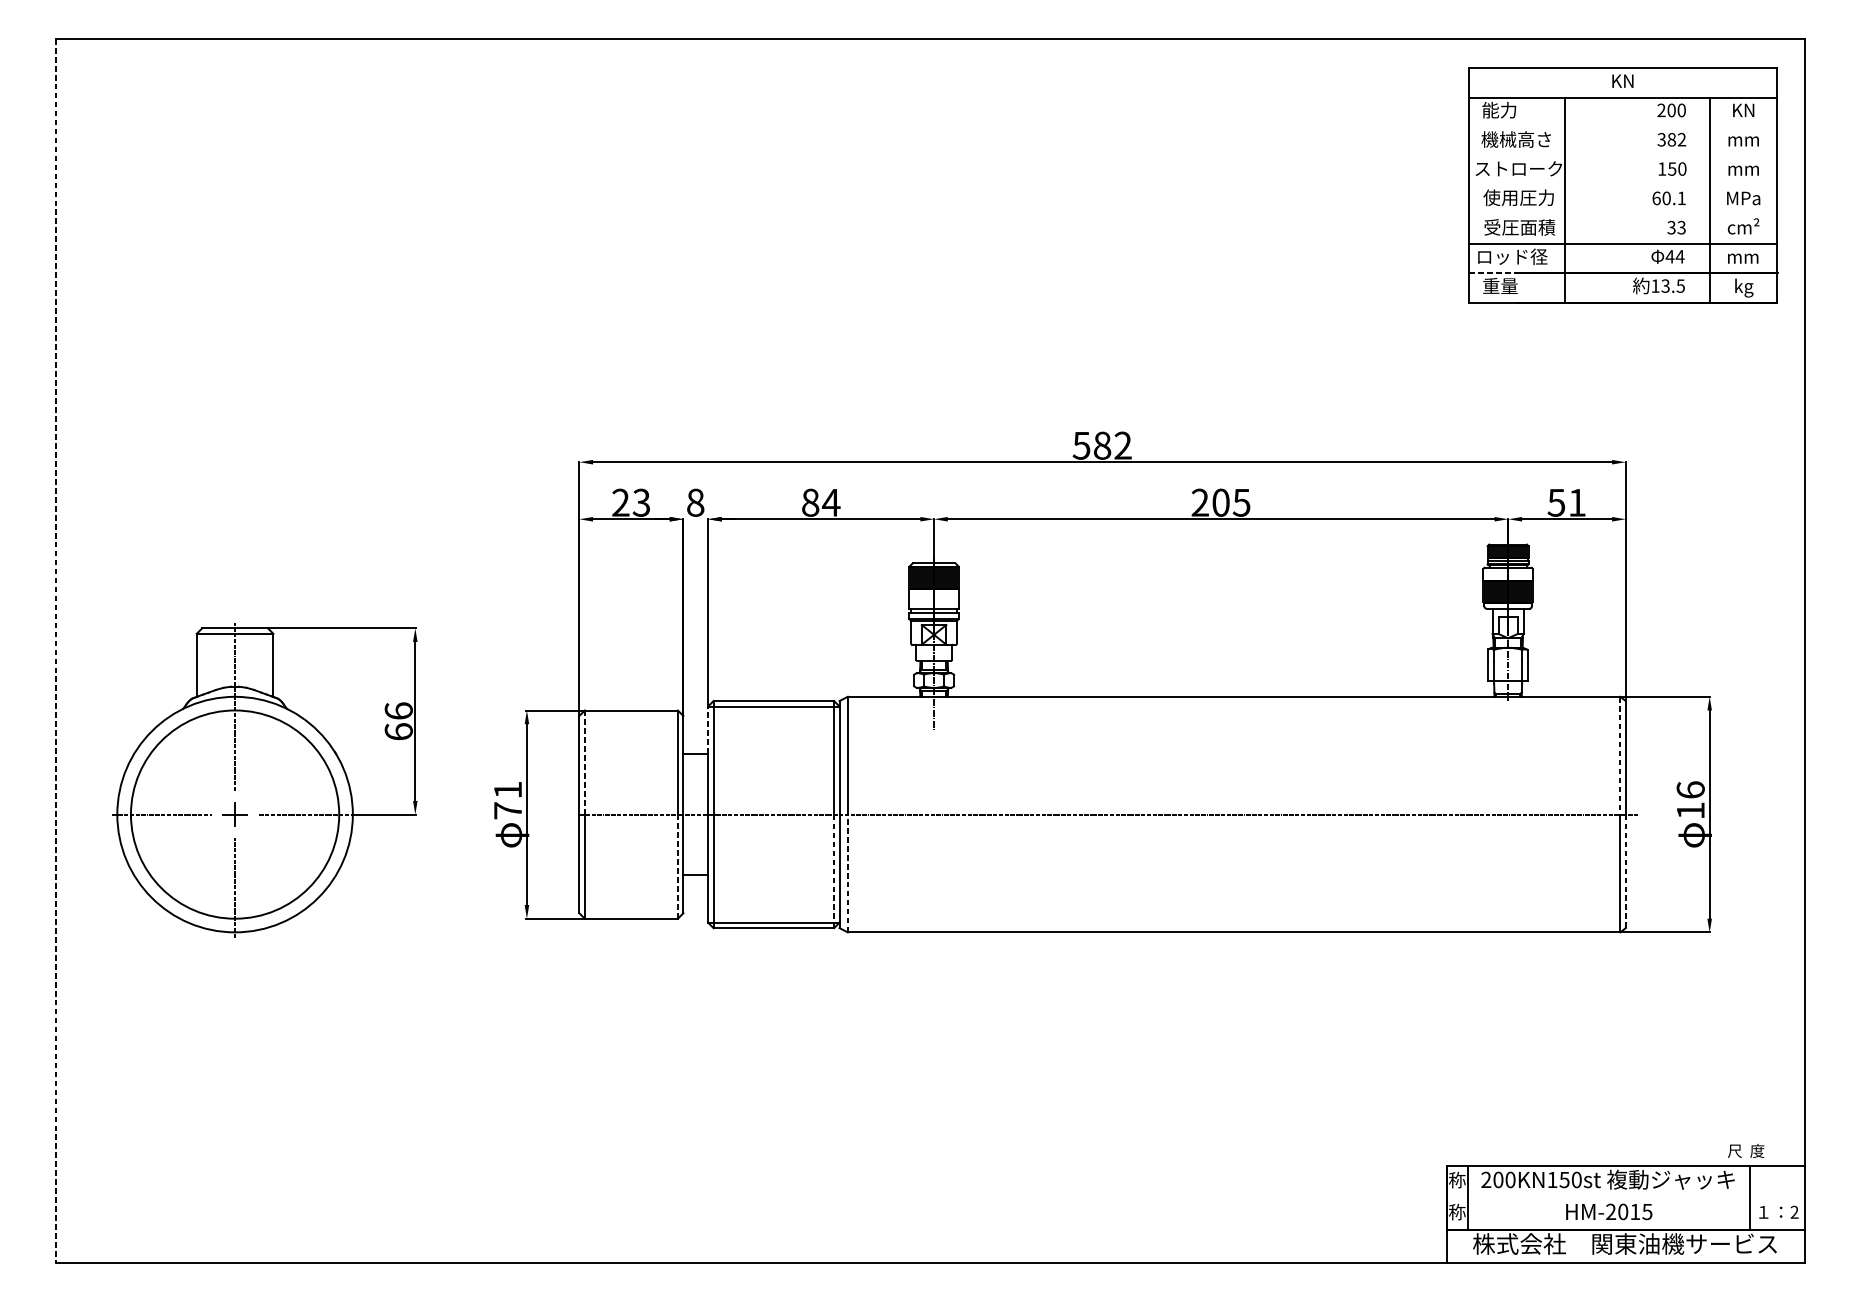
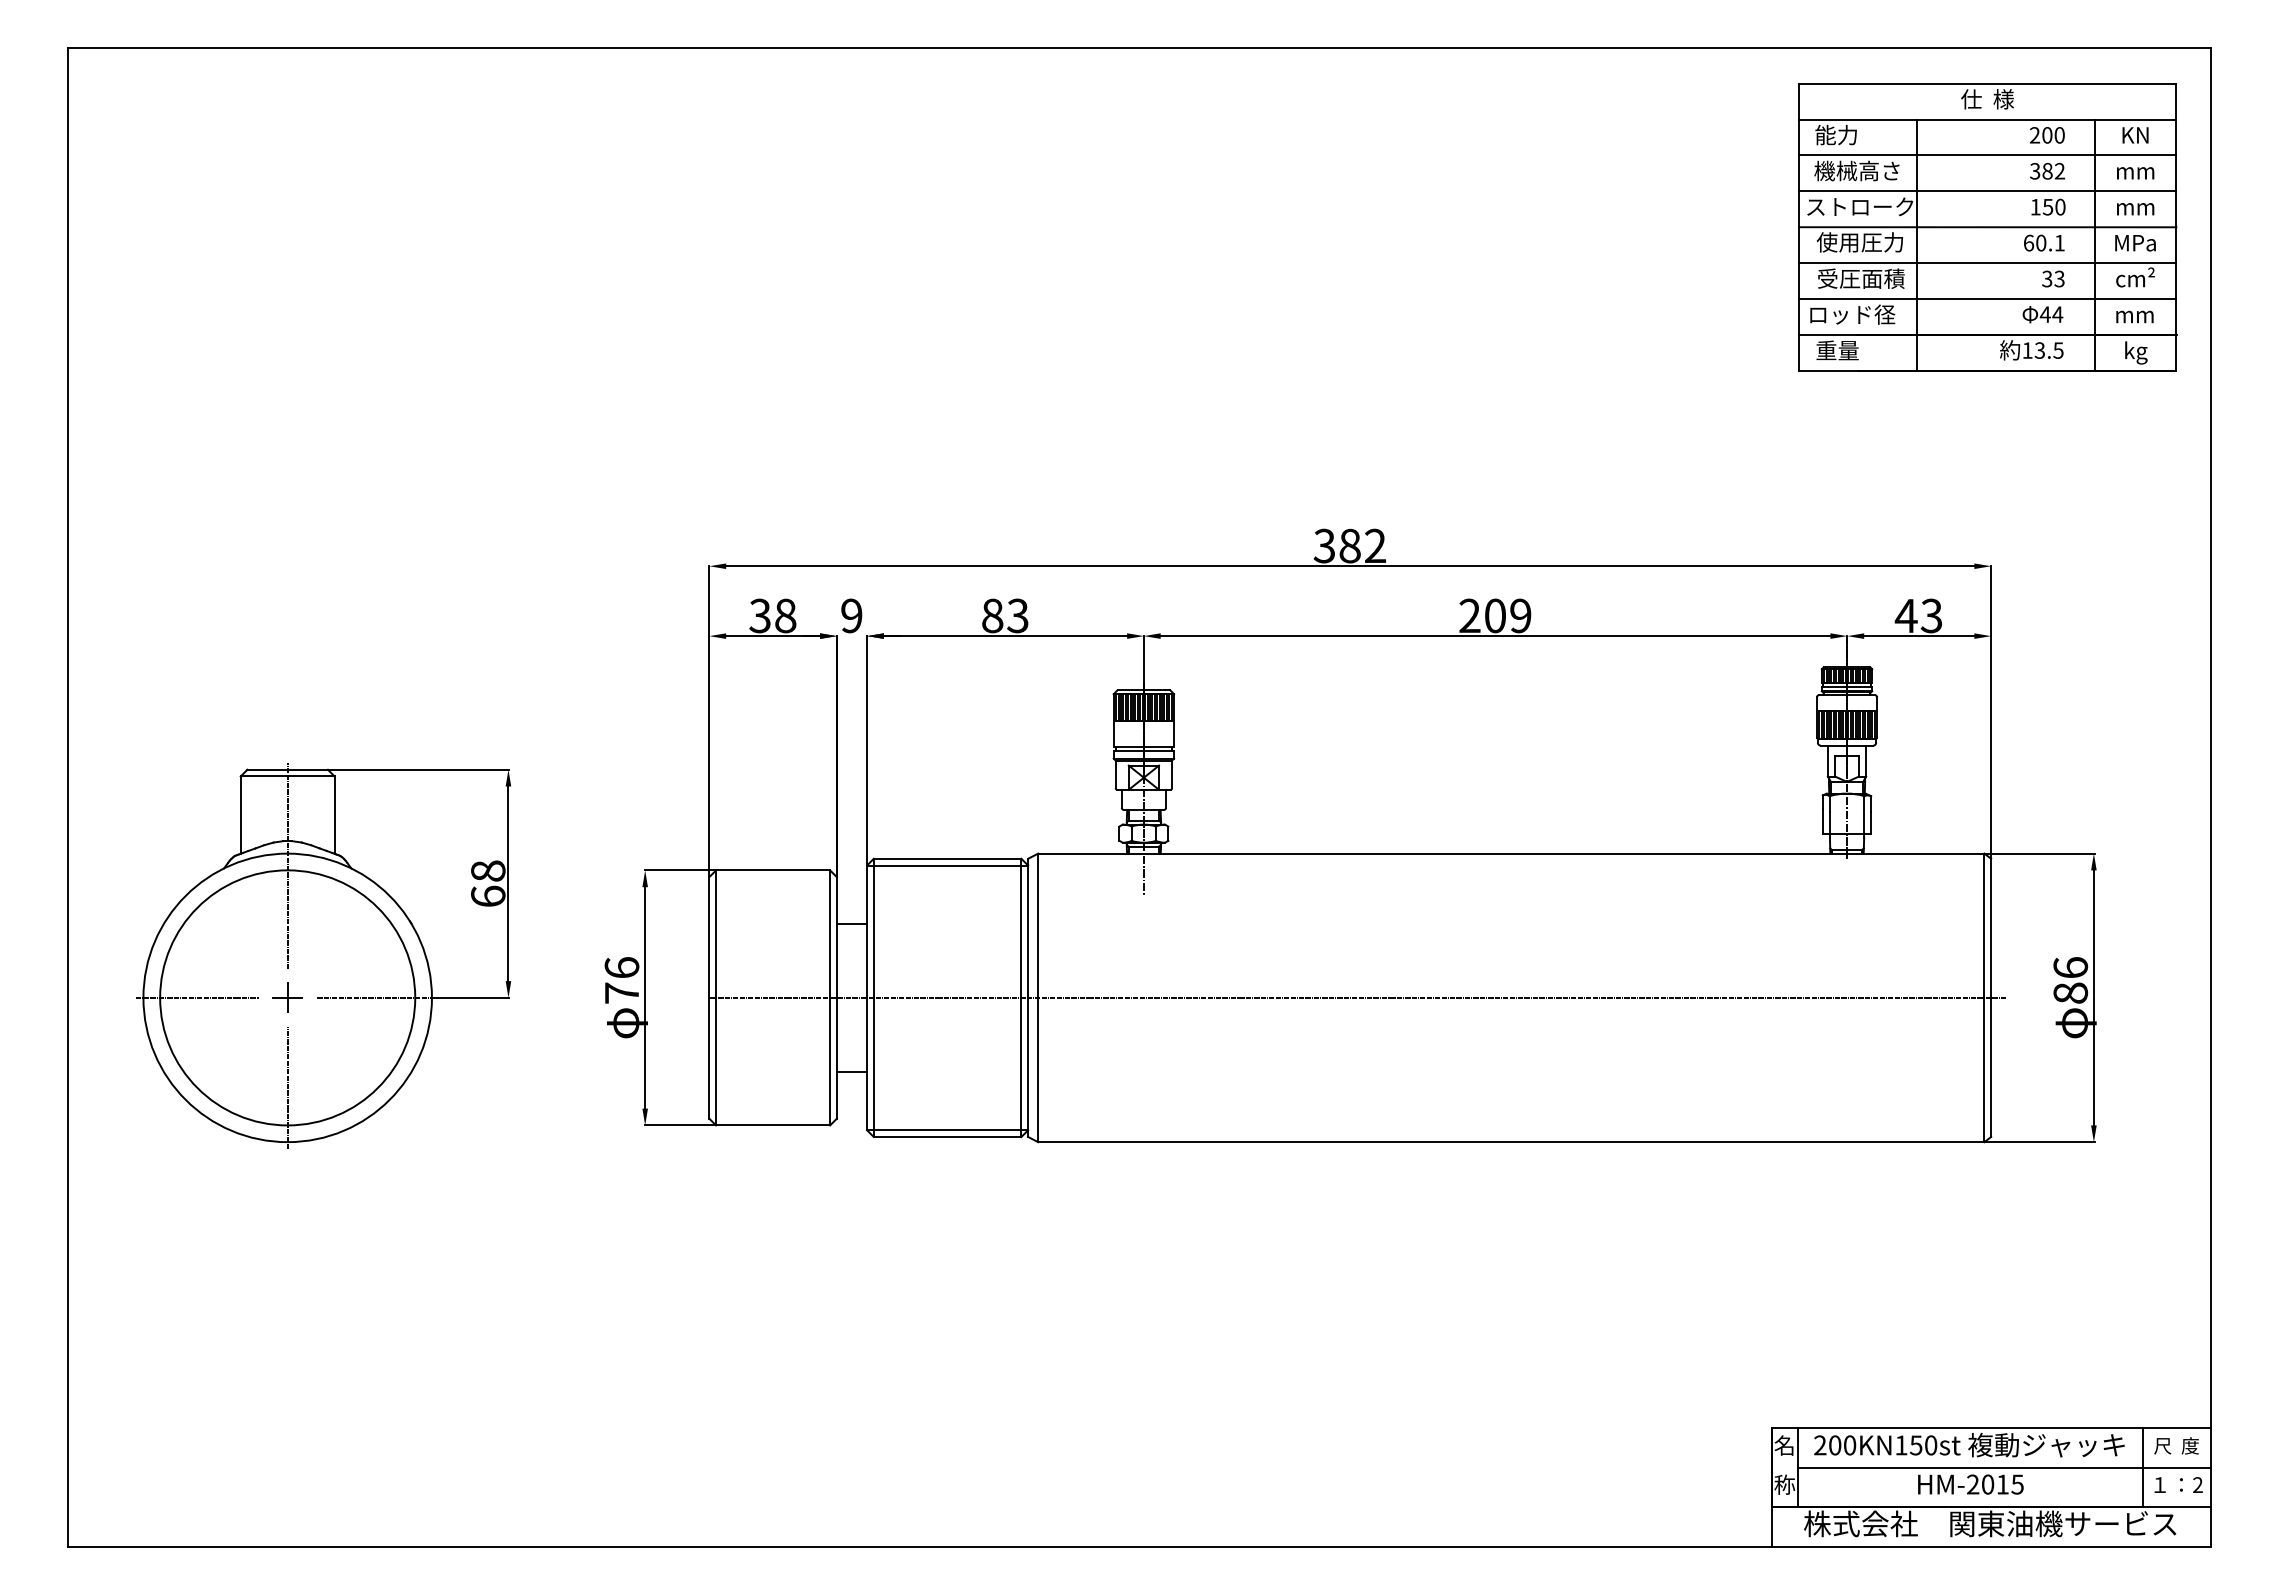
text: (1622, 81) -> (1987, 99), KN -> 仕  様
line: (1622, 126) -> (1987, 155), added
line: (1622, 156) -> (1987, 191), added
line: (1622, 185) -> (1987, 227), added
line: (1622, 215) -> (1987, 263), added
line: (1492, 273) -> (1828, 335), dashed -> solid
text: (1081, 445) -> (1324, 545), 582 -> 382
text: (630, 502) -> (772, 615), 23 -> 38
text: (695, 502) -> (851, 615), 8 -> 9
text: (830, 502) -> (1017, 615), 84 -> 83
text: (1241, 502) -> (1520, 615), 205 -> 209
text: (1565, 502) -> (1917, 615), 51 -> 43
line: (56, 651) -> (68, 797), dashed -> solid
text: (399, 710) -> (488, 870), 66 -> 68
line: (708, 730) -> (867, 894), dashed -> solid
line: (1620, 756) -> (1984, 926), dashed -> solid
line: (585, 762) -> (716, 934), dashed -> solid
text: (507, 789) -> (621, 967), 71 -> 76
text: (1690, 810) -> (2070, 992), 16 -> 86
line: (678, 866) -> (830, 1061), dashed -> solid
line: (834, 871) -> (1021, 1067), dashed -> solid
line: (1626, 871) -> (1991, 1067), dashed -> solid
line: (848, 873) -> (1038, 1069), dashed -> solid
text: (1746, 1150) -> (2176, 1445), moved
text: (1457, 1180) -> (1784, 1445), 称 -> 名
line: (1635, 1197) -> (2003, 1467), added

